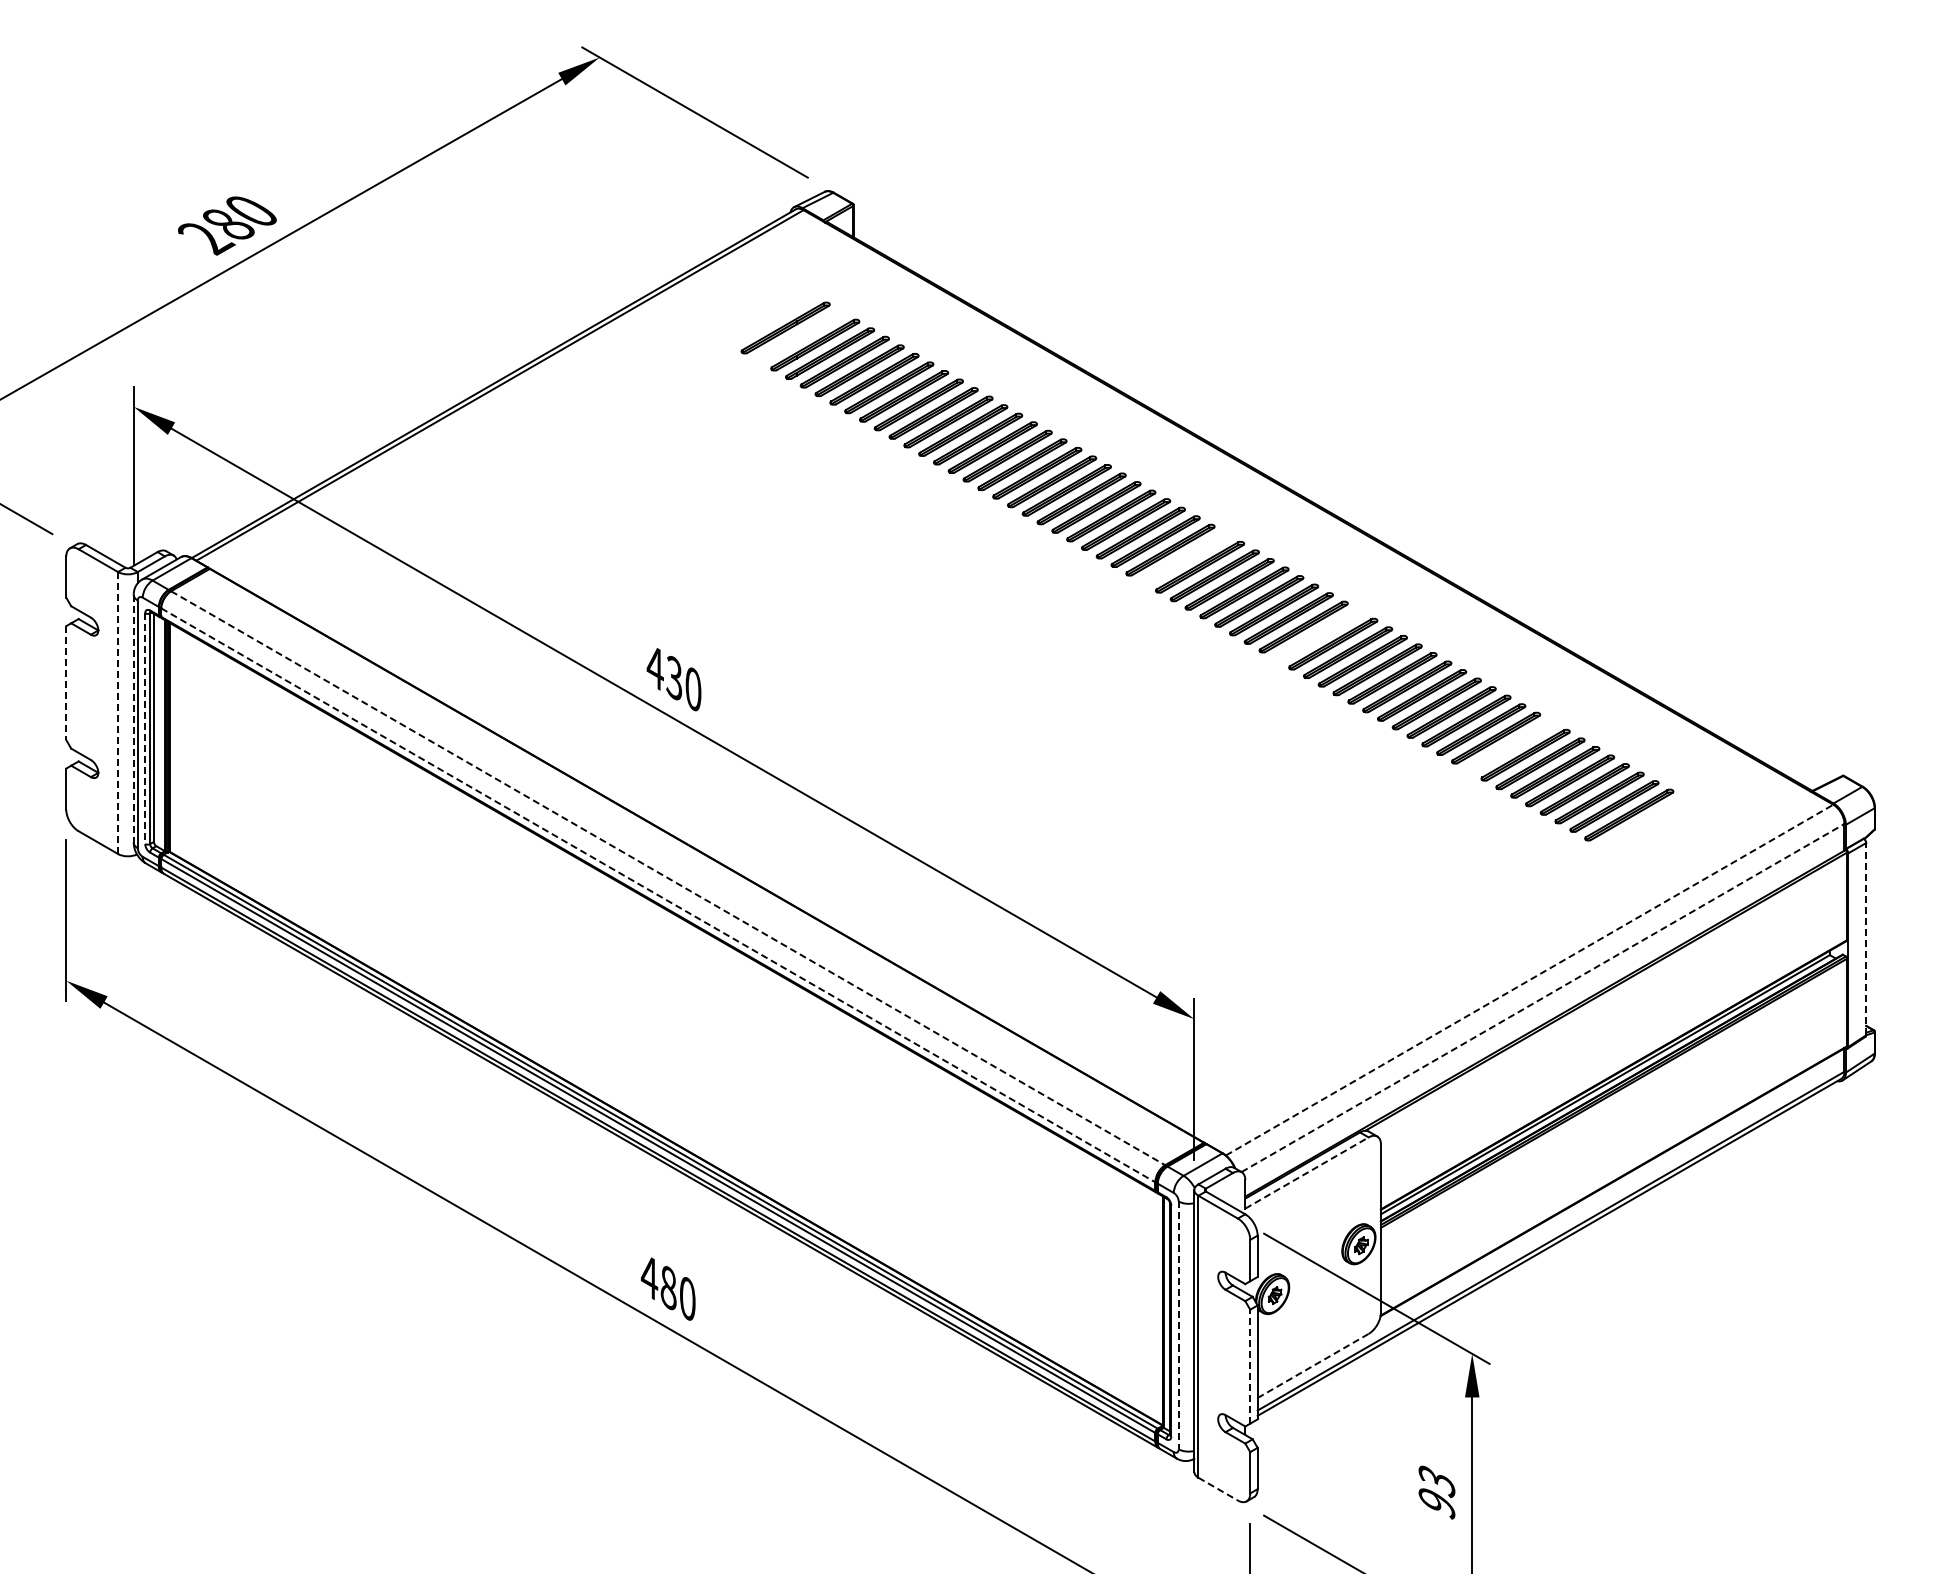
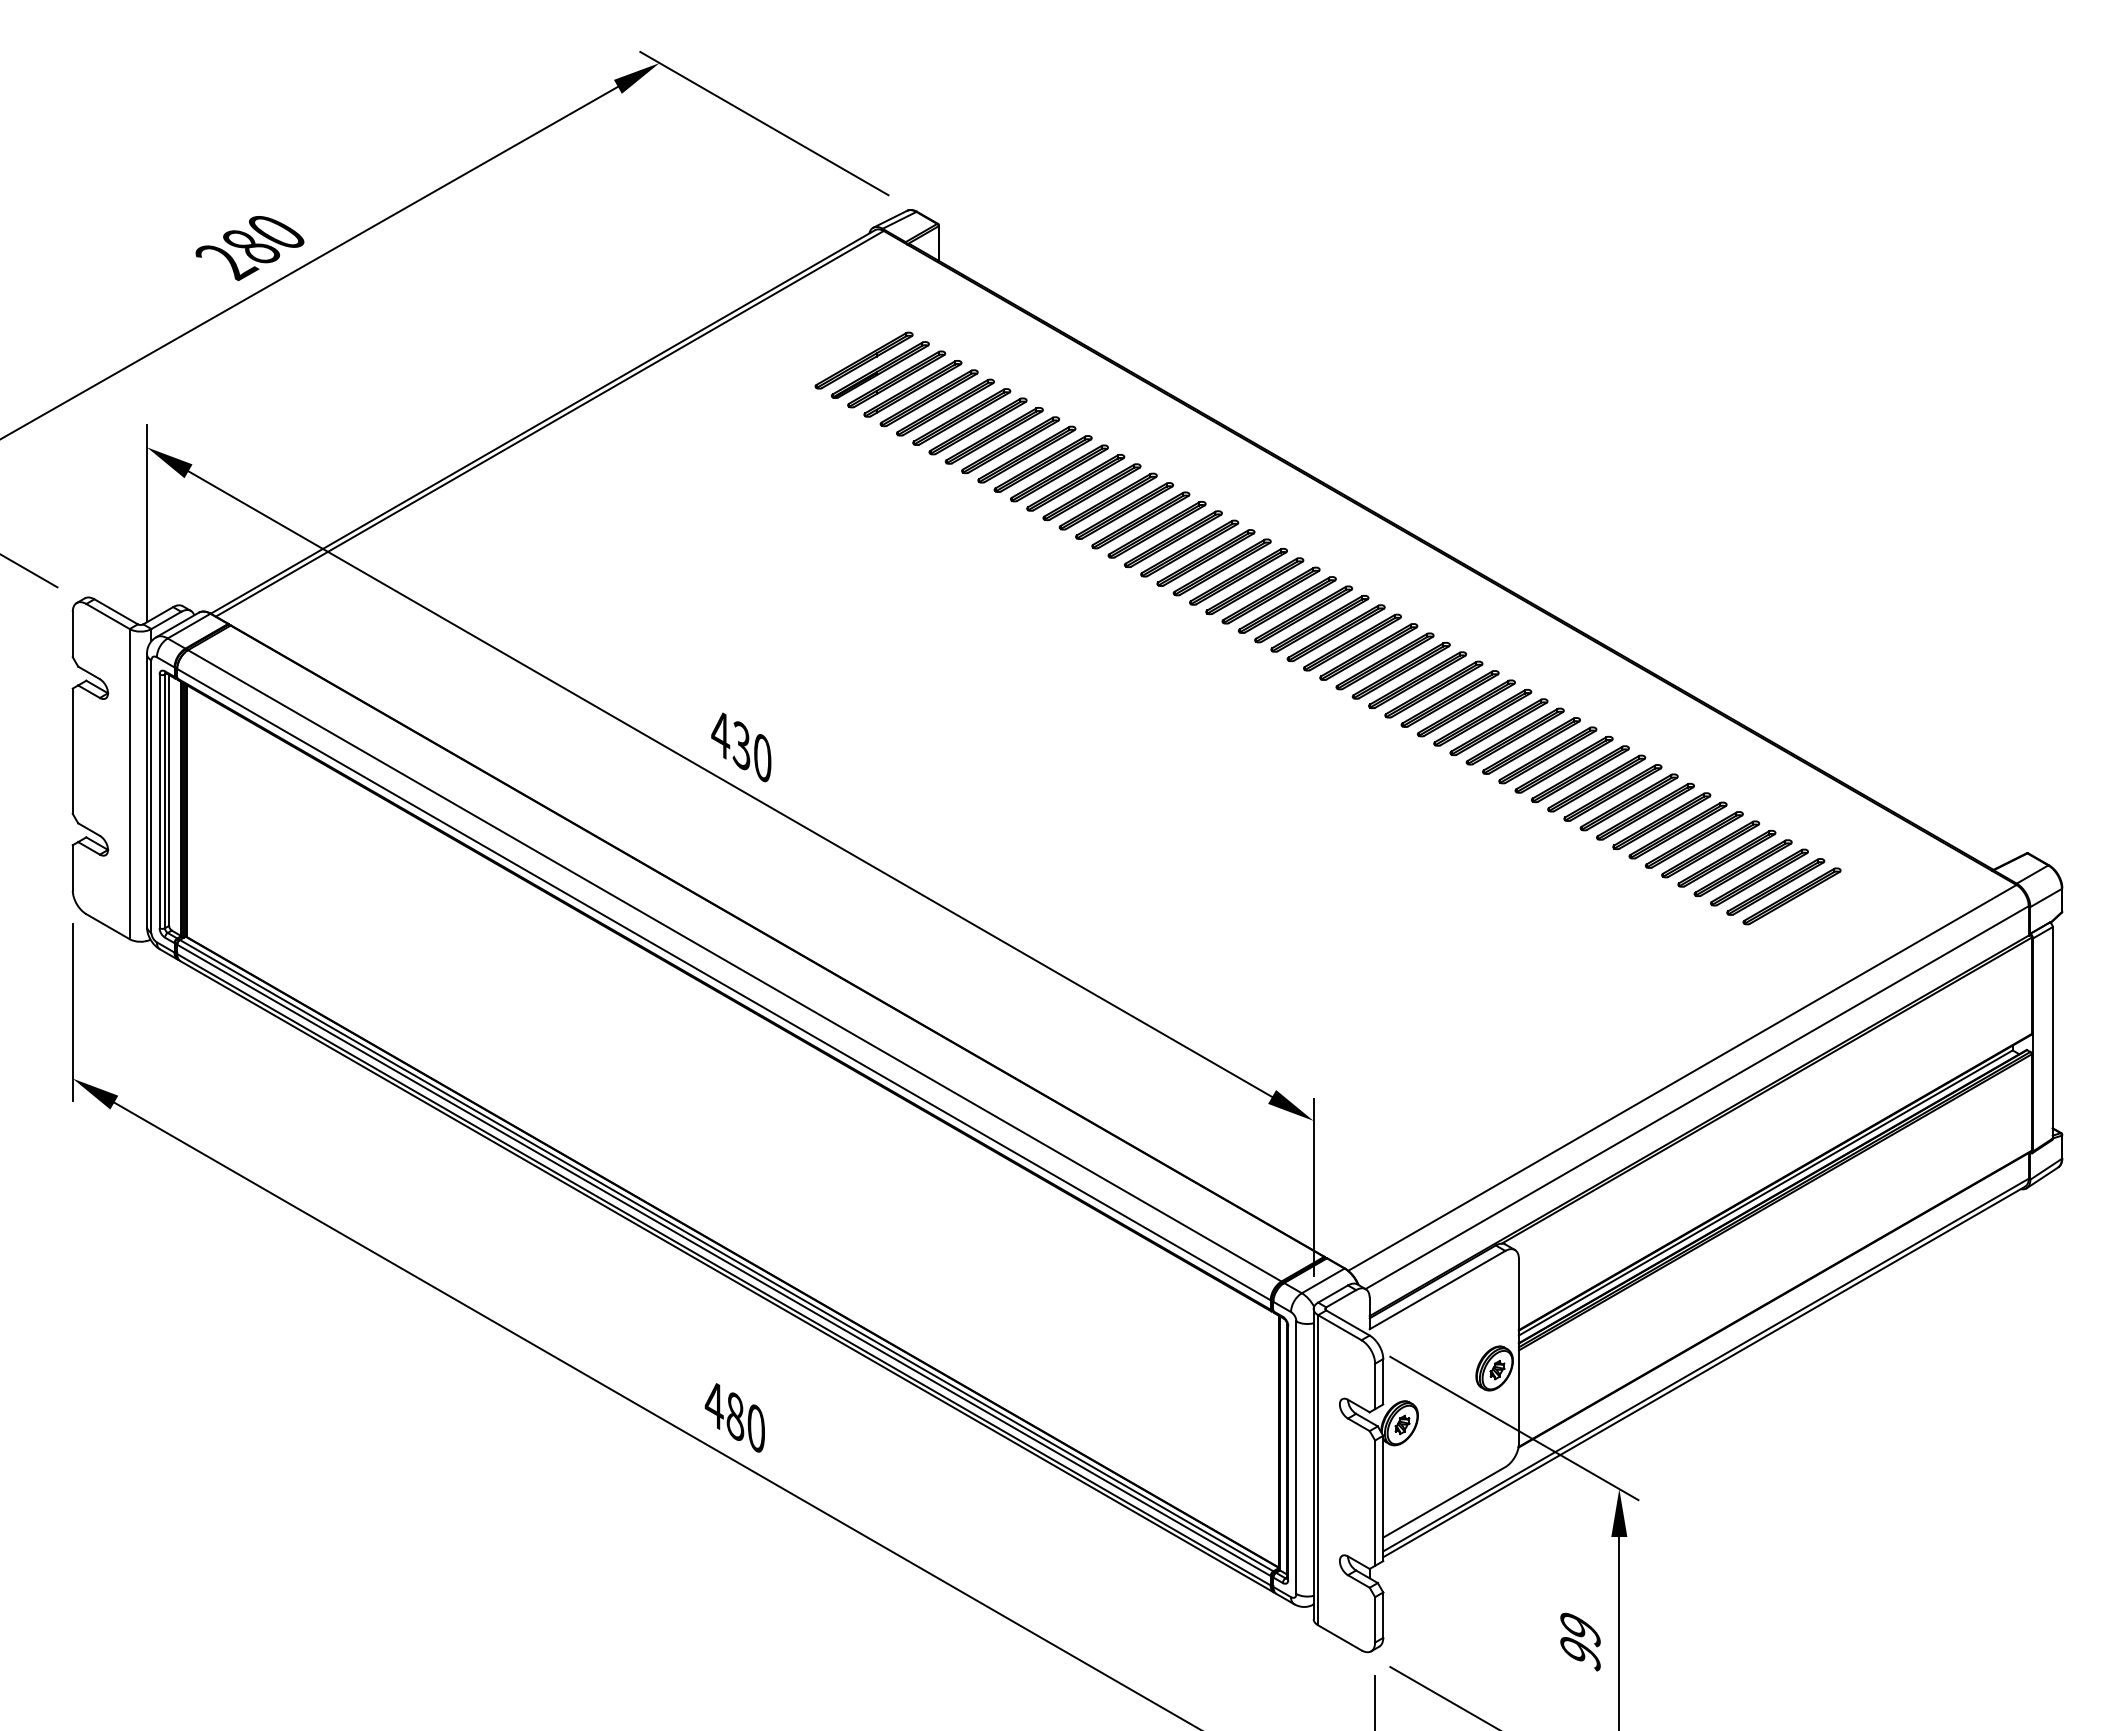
part: (800, 336) -> (880, 369), added
part: (1185, 558) -> (1303, 614), added
part: (1318, 635) -> (1450, 698), added
line: (66, 683) -> (72, 751), dashed -> solid
line: (118, 713) -> (130, 784), dashed -> solid
line: (133, 718) -> (146, 790), dashed -> solid
line: (145, 729) -> (159, 802), dashed -> solid
part: (1510, 746) -> (1661, 820), added
line: (668, 878) -> (735, 966), dashed -> solid
line: (658, 895) -> (724, 984), dashed -> solid
line: (1866, 938) -> (2053, 1032), dashed -> solid
line: (1529, 980) -> (1682, 1078), dashed -> solid
line: (1543, 997) -> (1697, 1097), dashed -> solid
line: (1307, 1172) -> (1438, 1289), dashed -> solid
line: (1178, 1325) -> (1296, 1457), dashed -> solid
line: (1313, 1365) -> (1444, 1501), dashed -> solid
line: (1250, 1366) -> (1375, 1502), dashed -> solid
text: (1436, 1481) -> (1580, 1629), 93 -> 99
line: (1218, 1489) -> (1340, 1638), dashed -> solid

